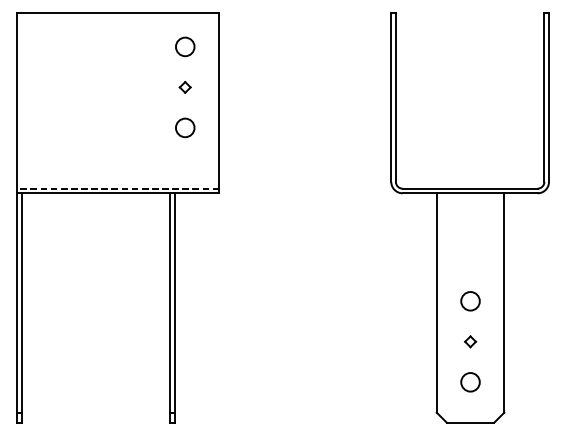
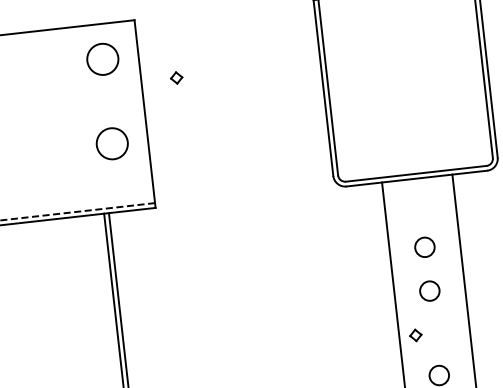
circle: (184, 46) -> (102, 59), size x1.6
part: (184, 86) -> (175, 77), moved
circle: (184, 127) -> (111, 143), size x1.6
circle: (470, 259) -> (424, 247), added
part: (470, 341) -> (415, 335), moved

